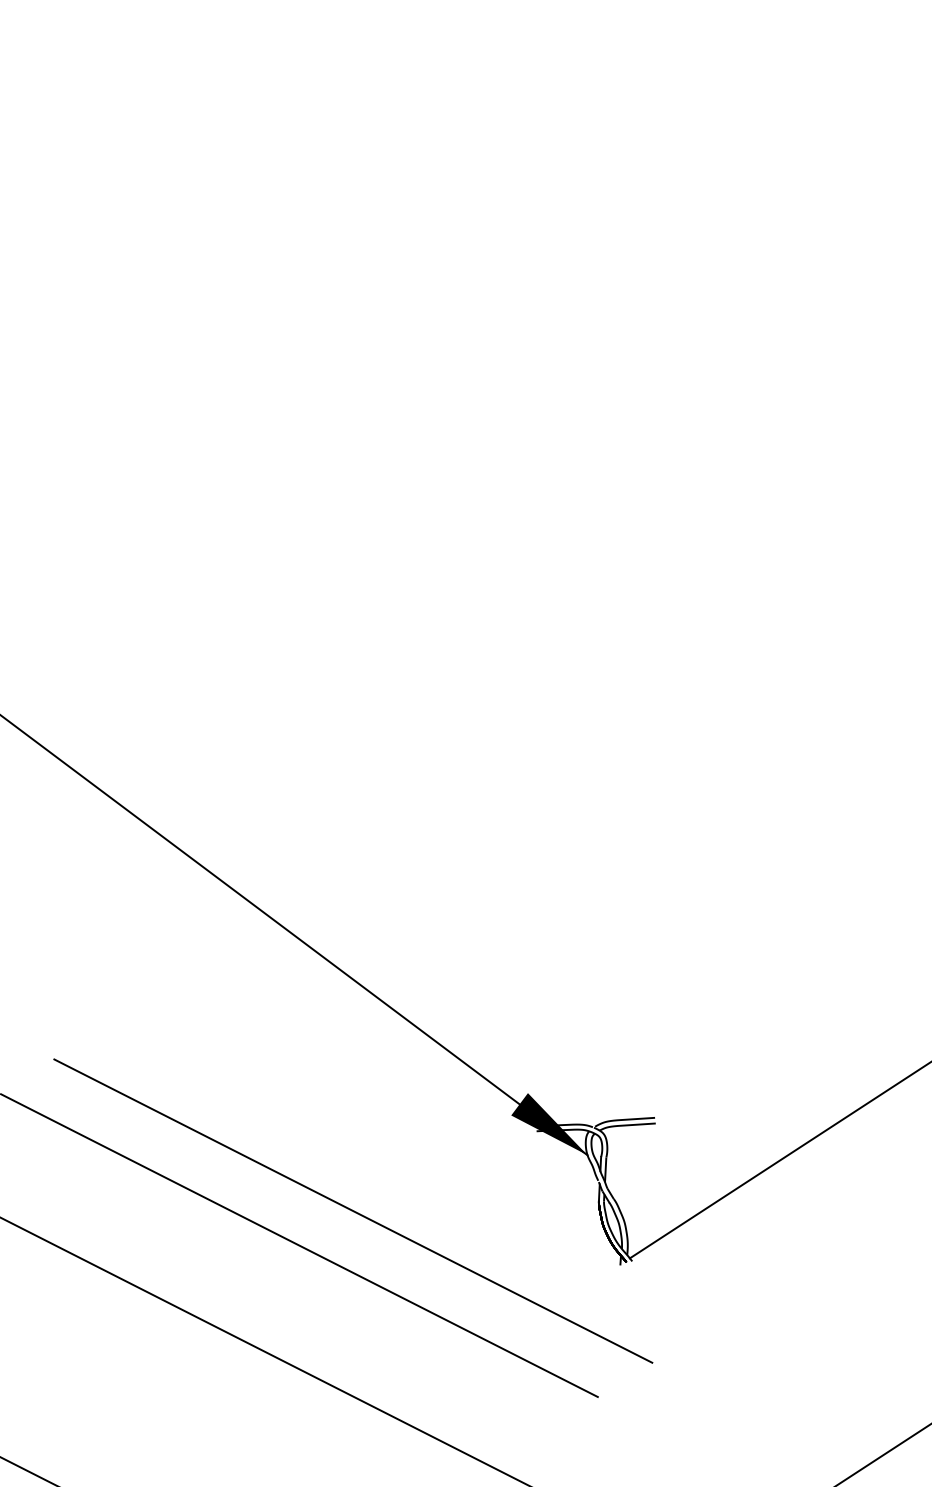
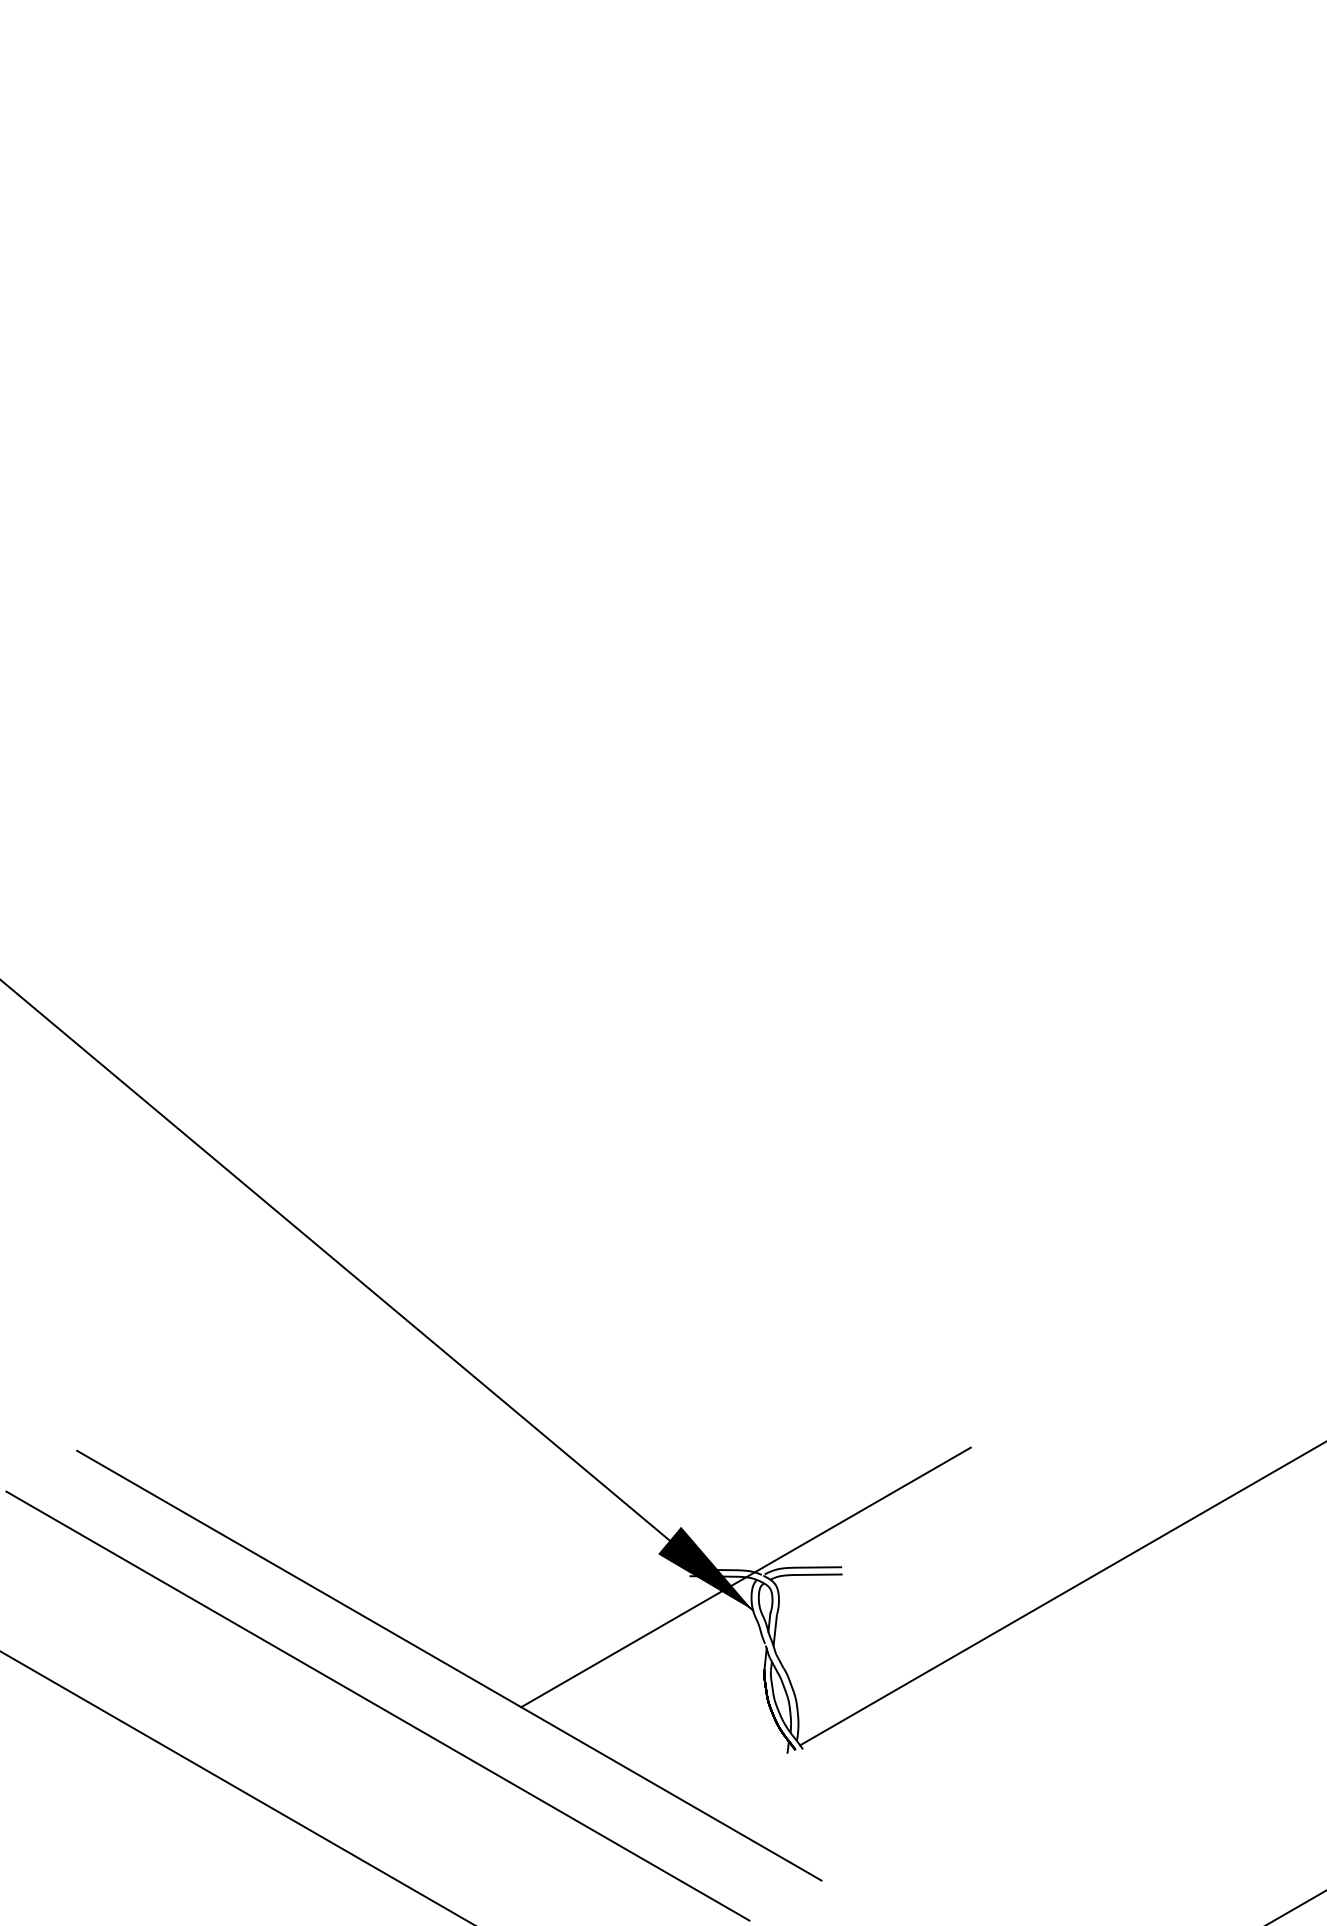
line: (580, 1129) -> (745, 1577), added

